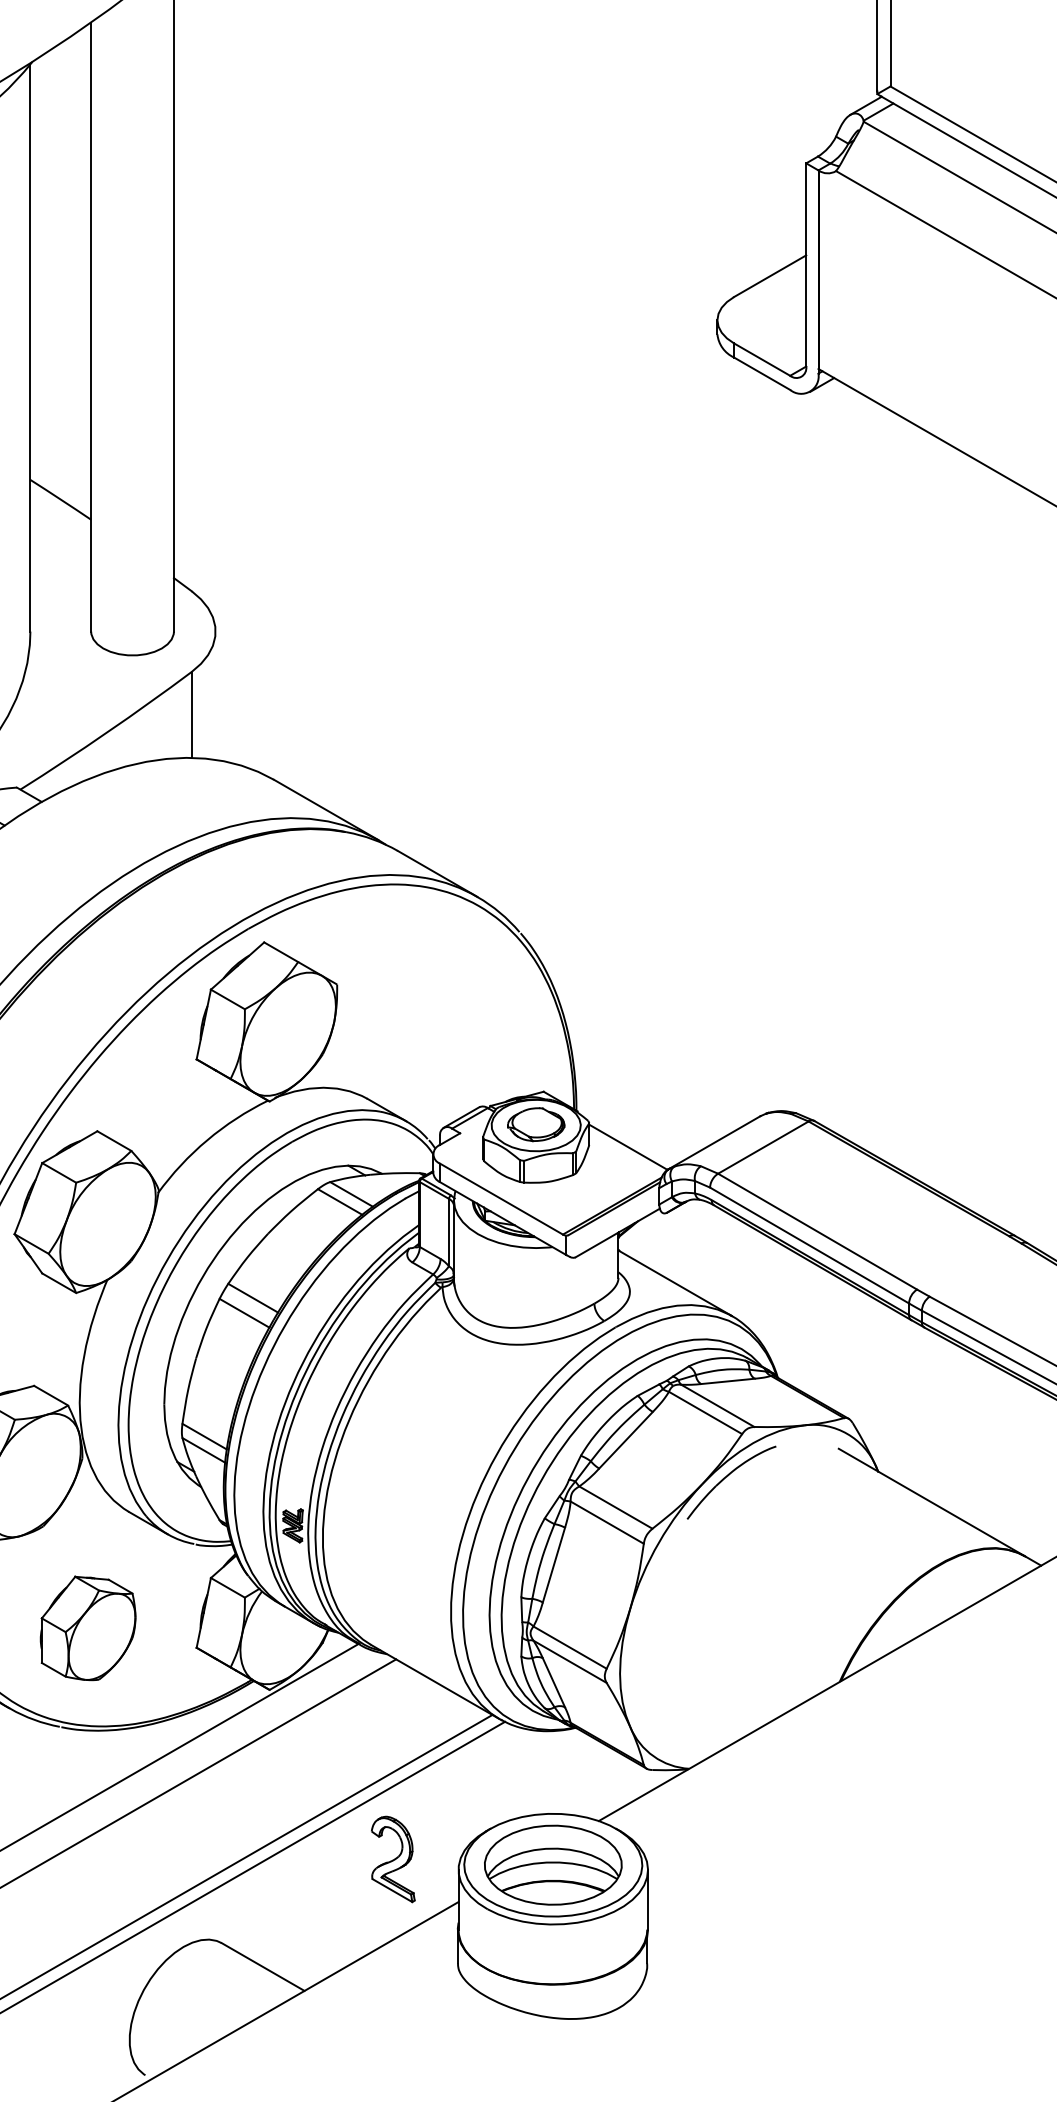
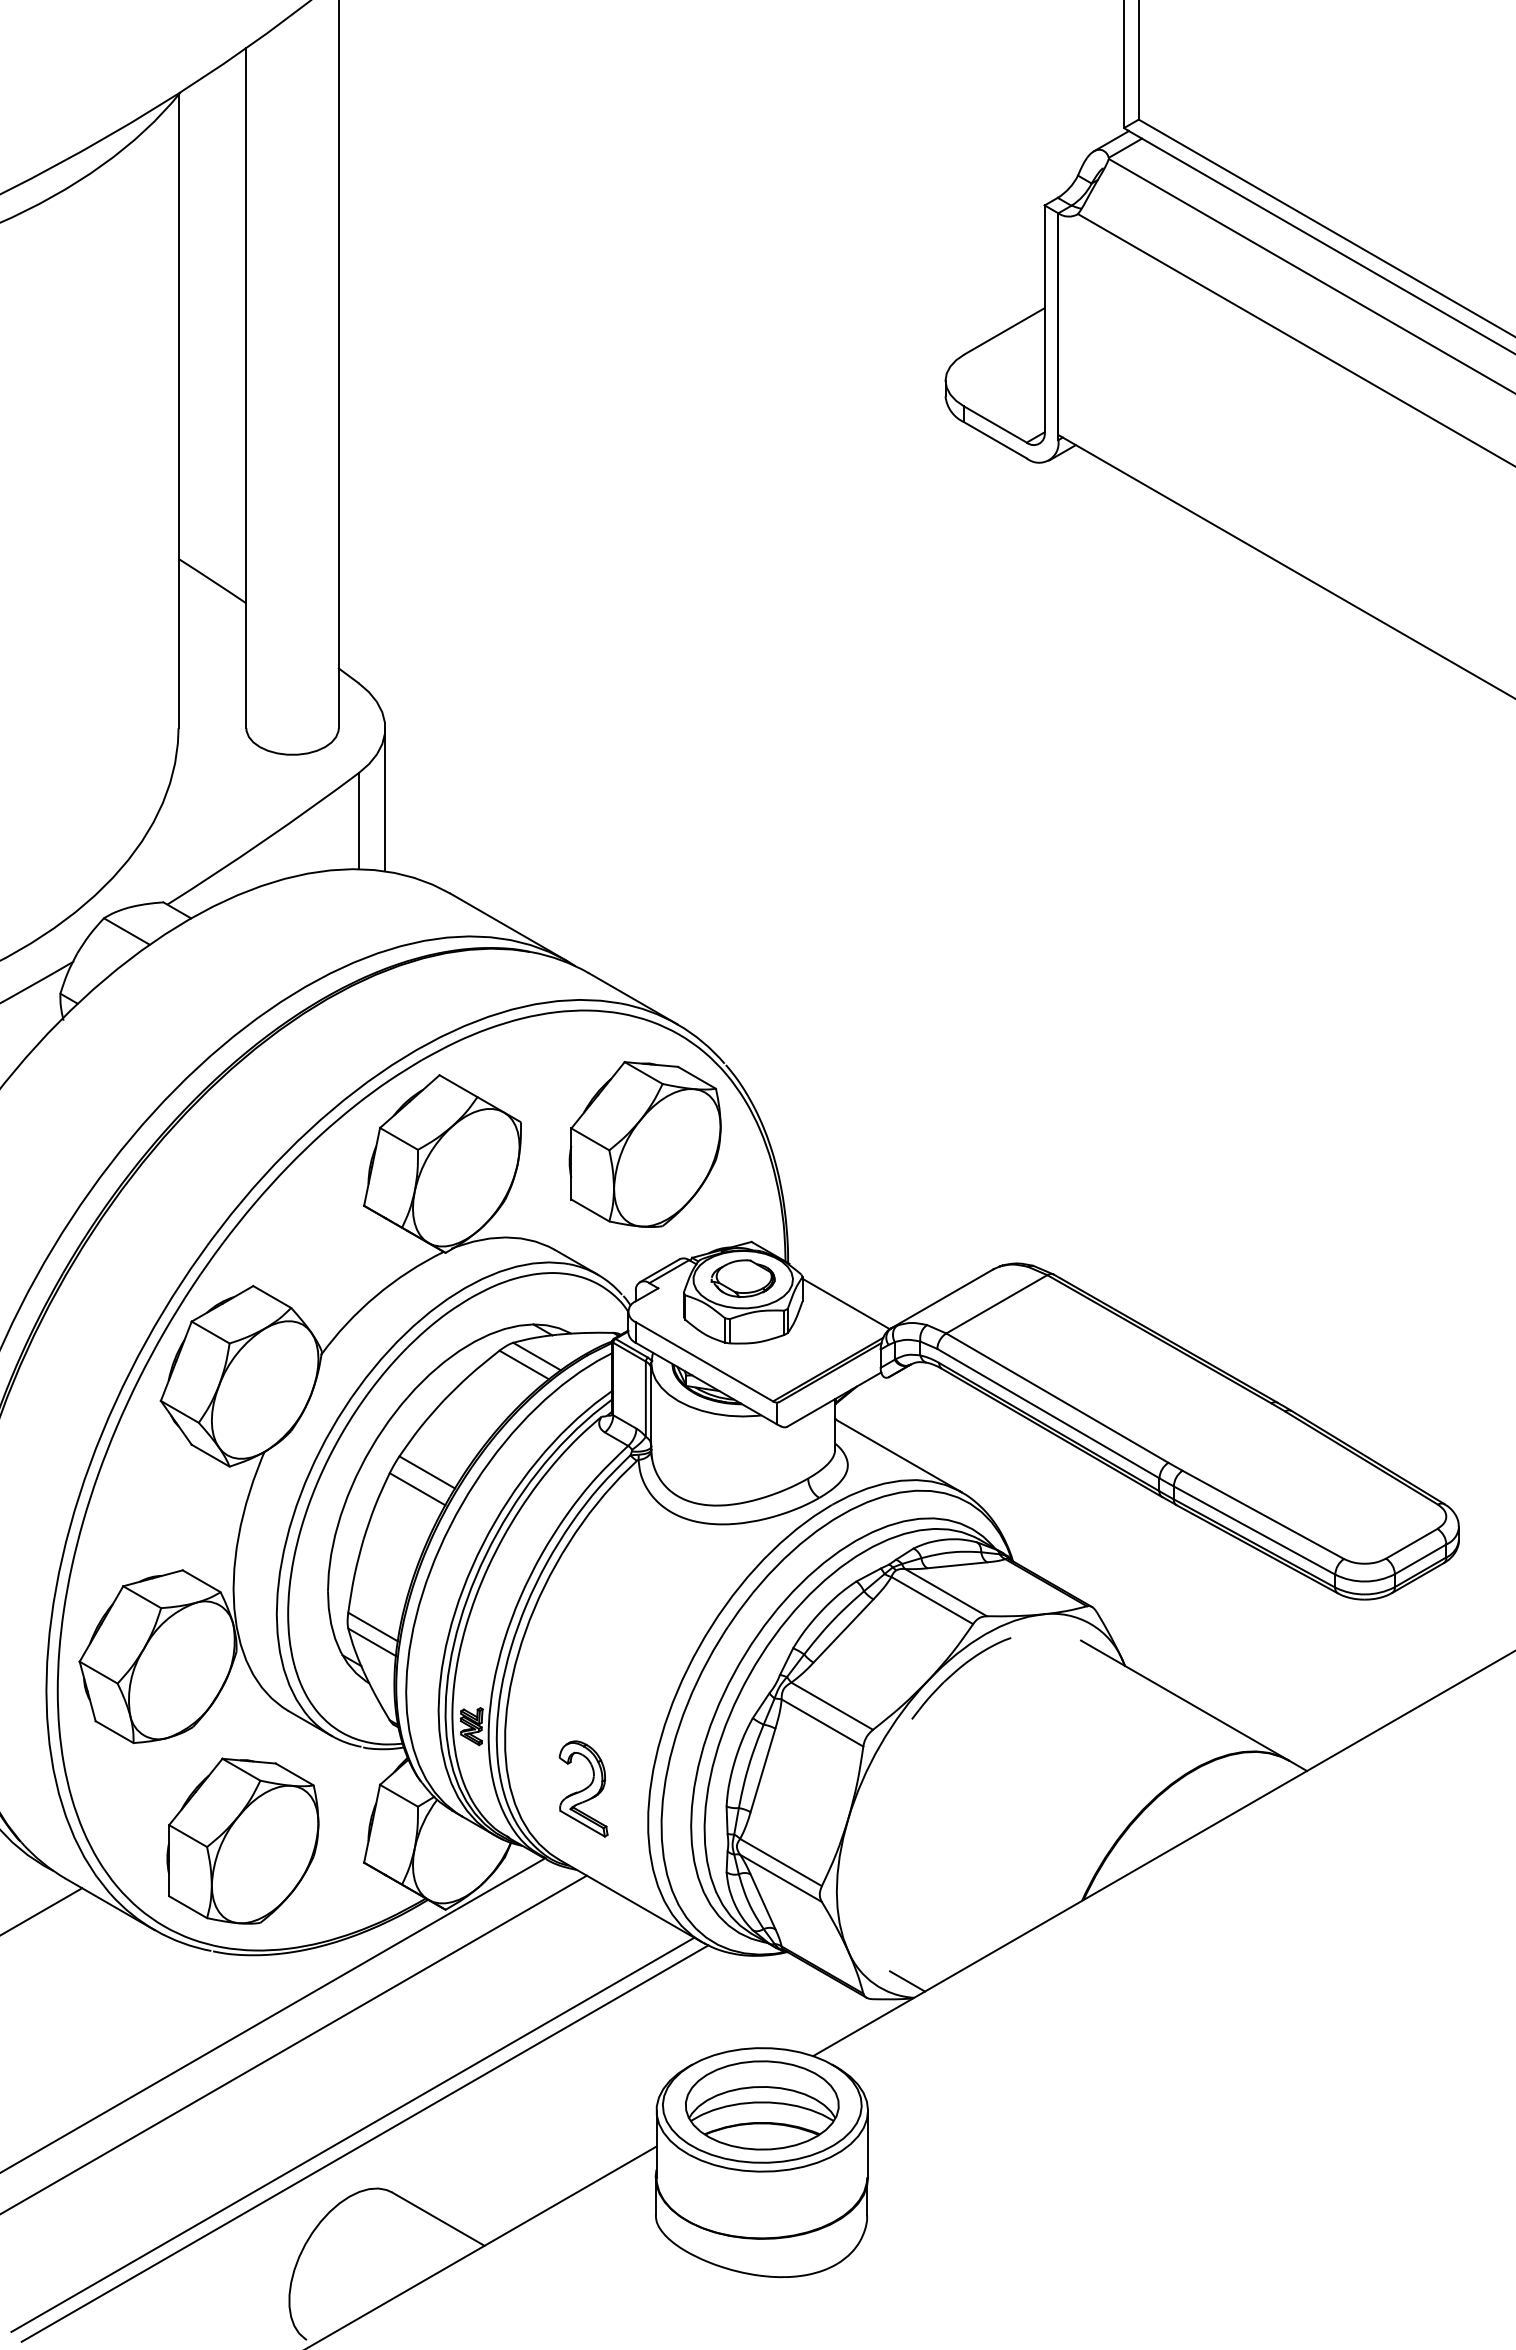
line: (215, 695) -> (385, 799), added
part: (447, 1004) -> (644, 1144), added
part: (87, 1627) -> (242, 1840), size x1.43
line: (683, 1754) -> (907, 1981), added
part: (393, 1858) -> (583, 1788), moved

